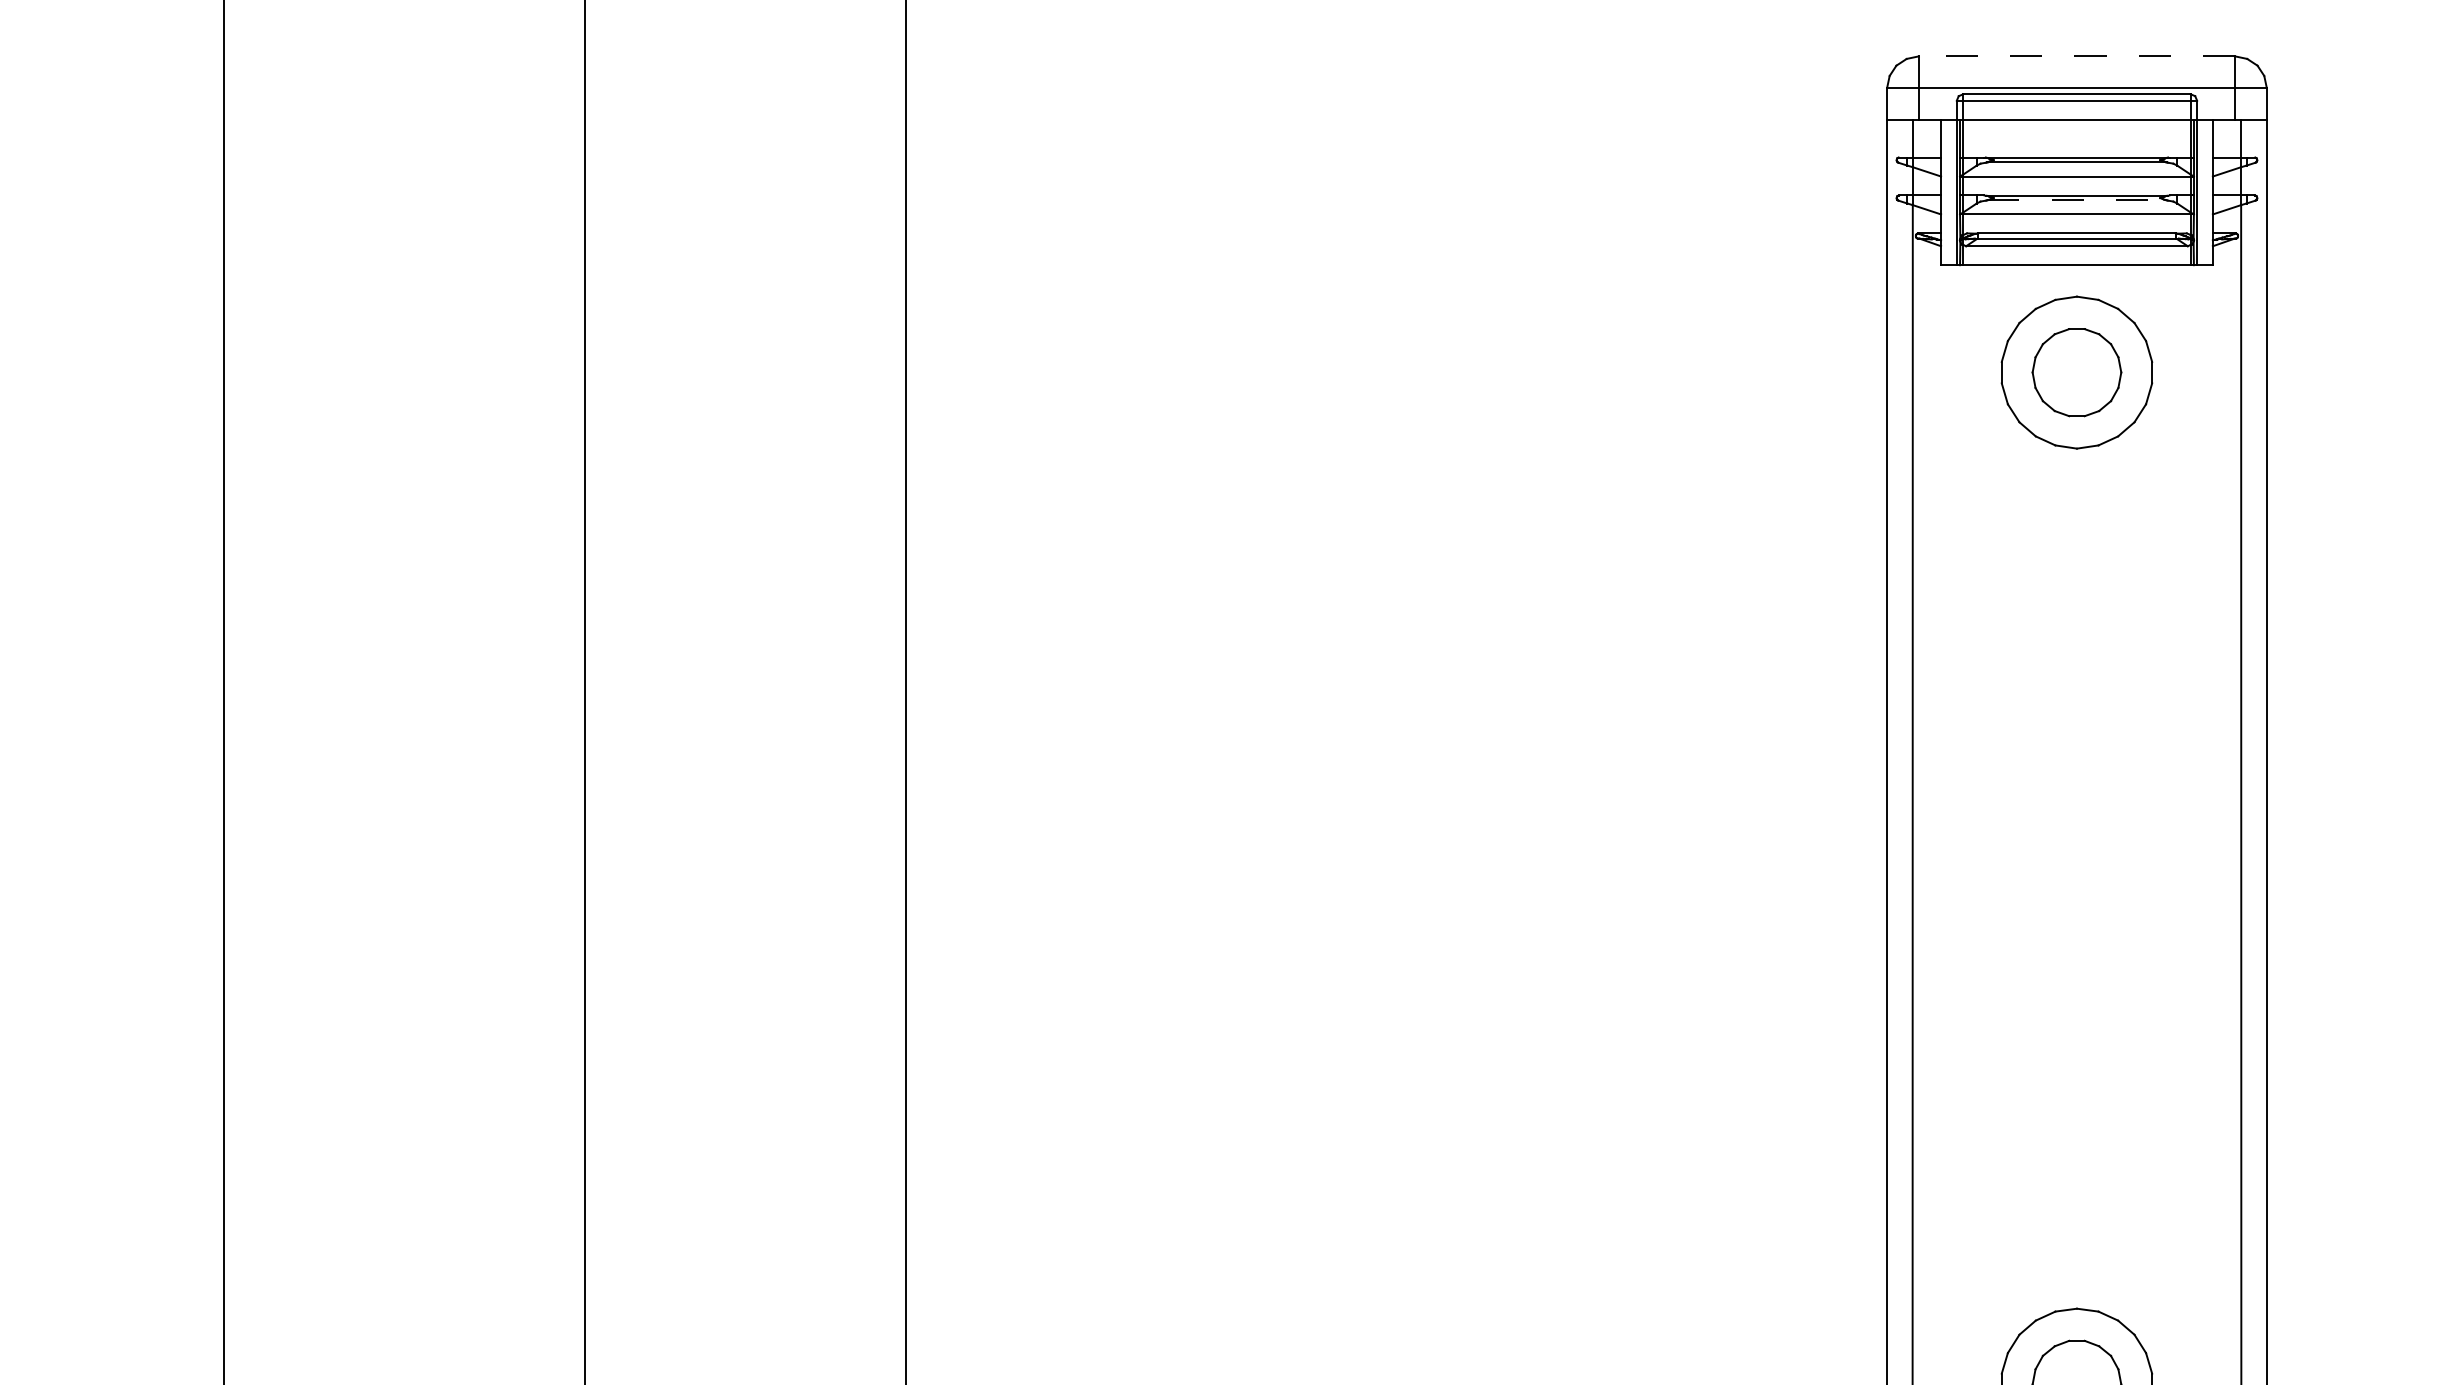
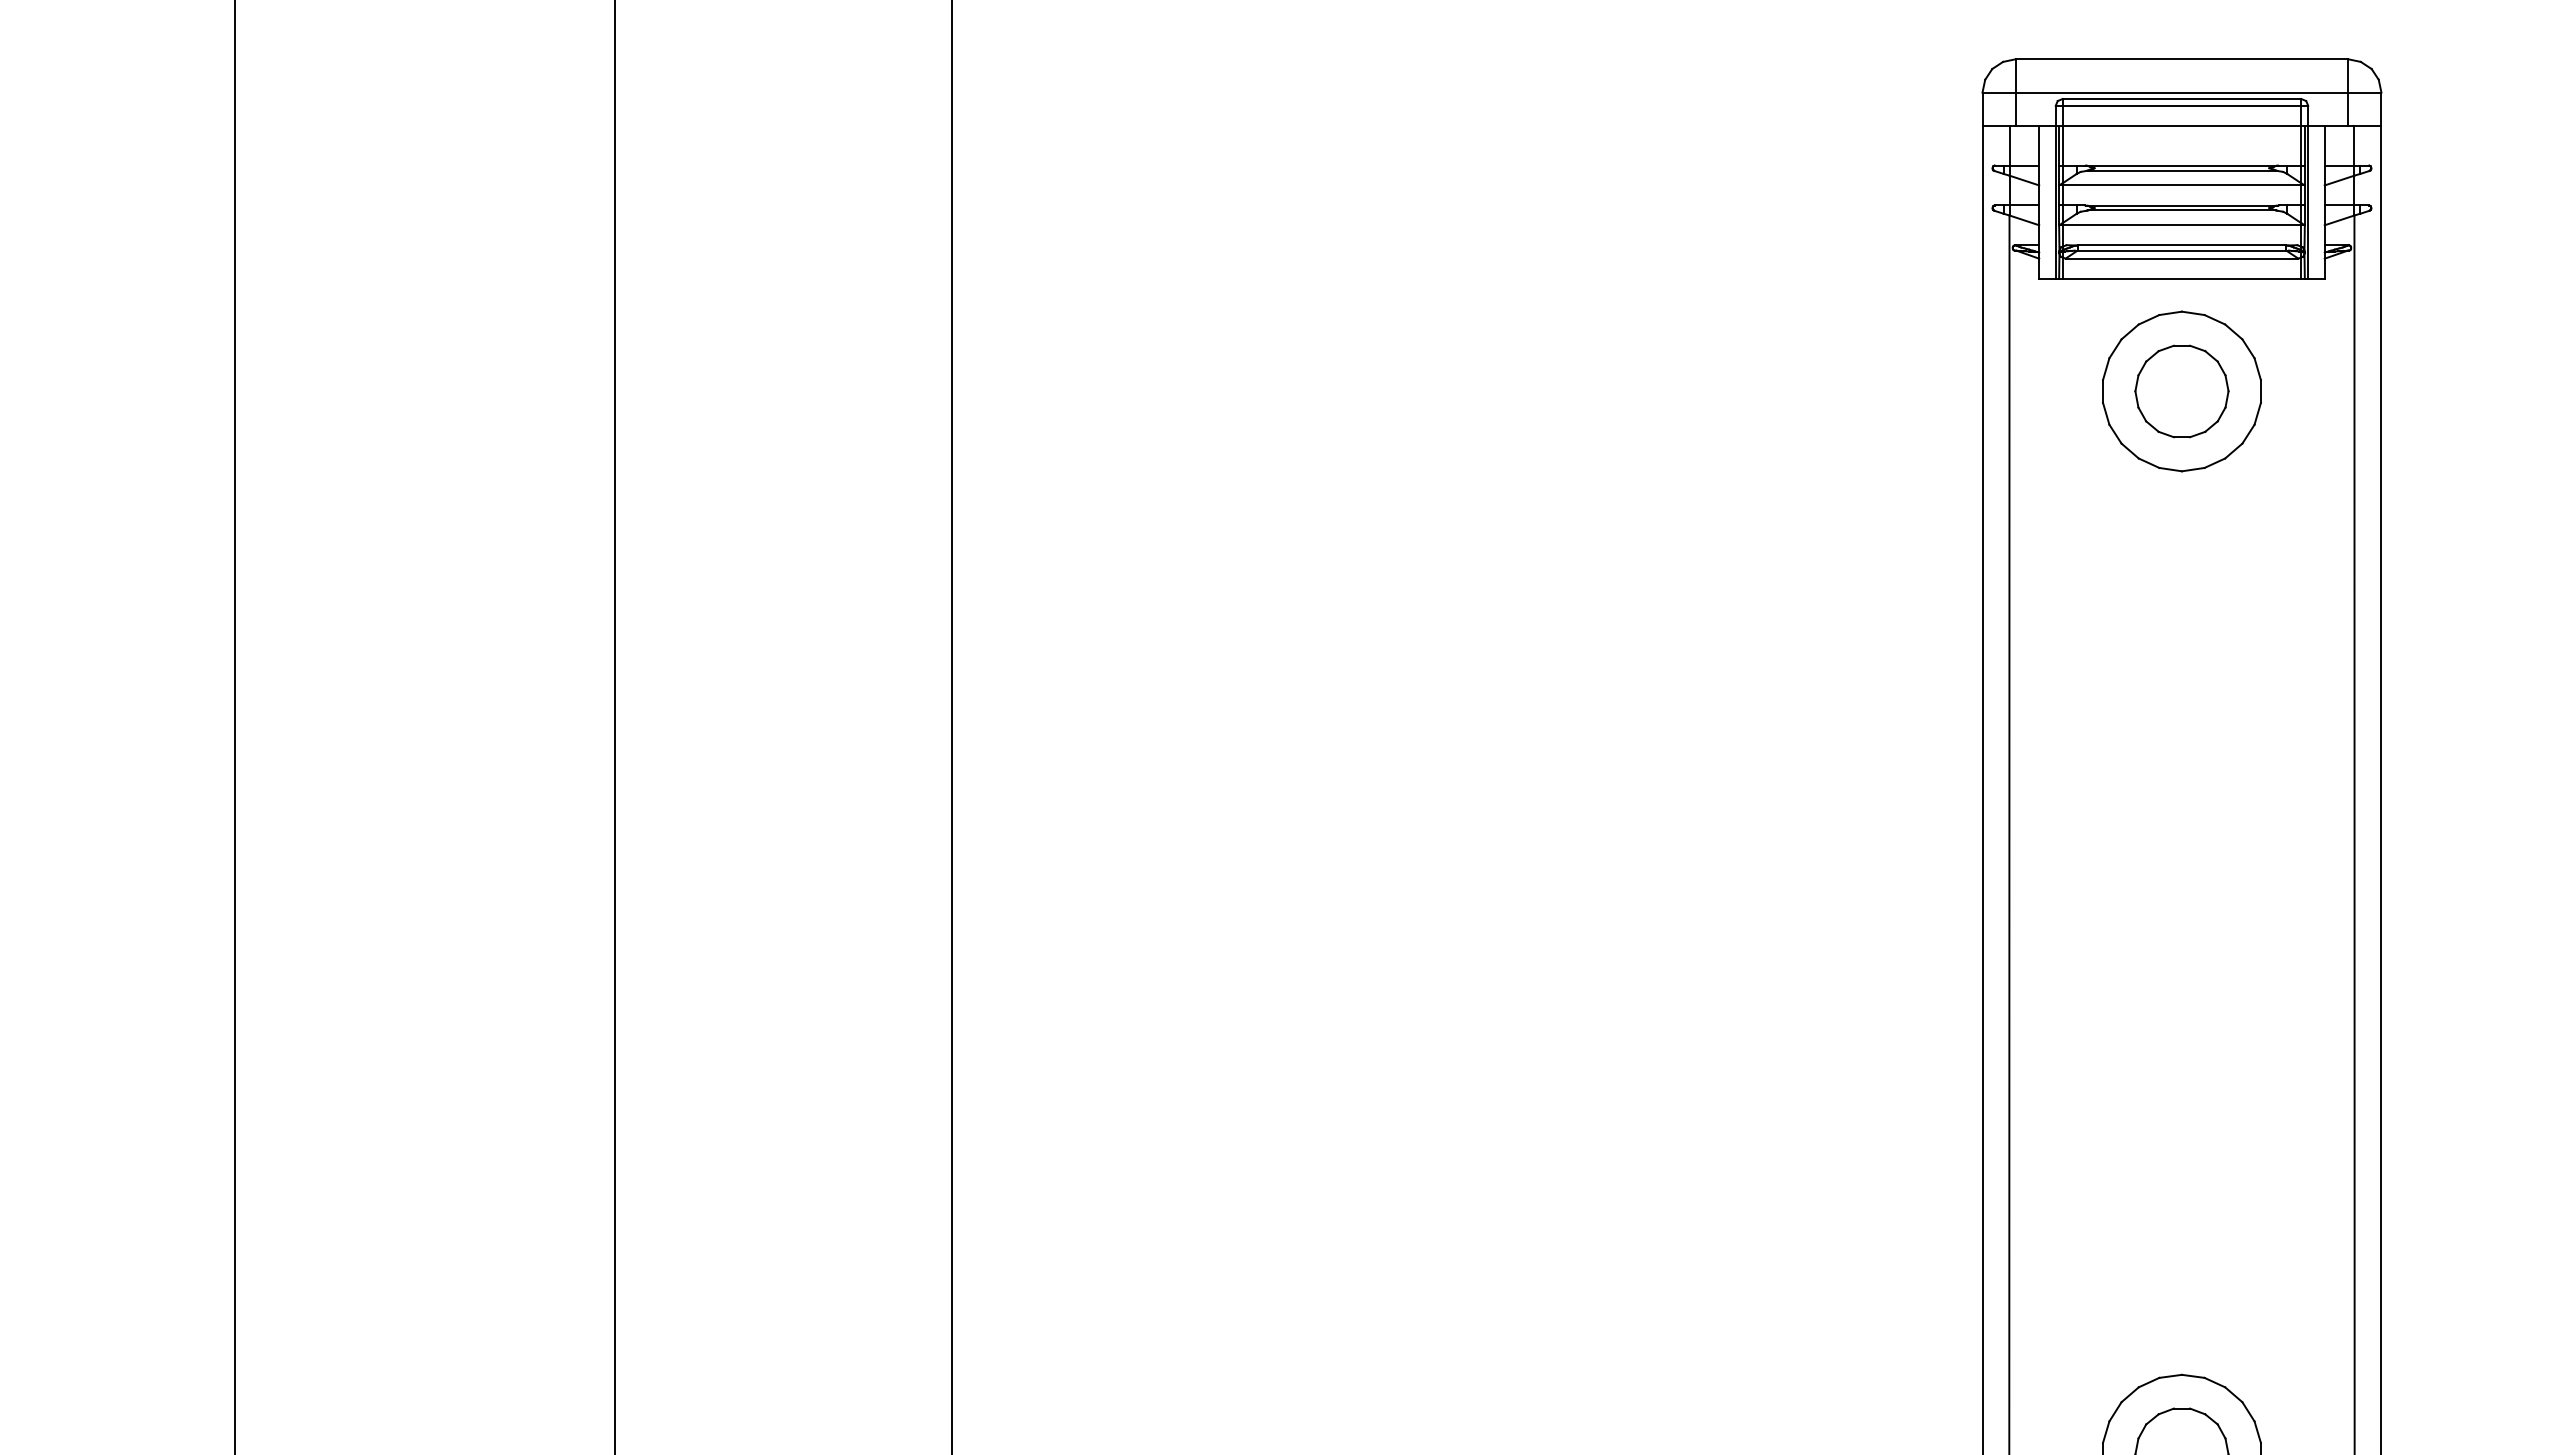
line: (2076, 56) -> (2181, 59), dashed -> solid
line: (2077, 200) -> (2182, 210), dashed -> solid

